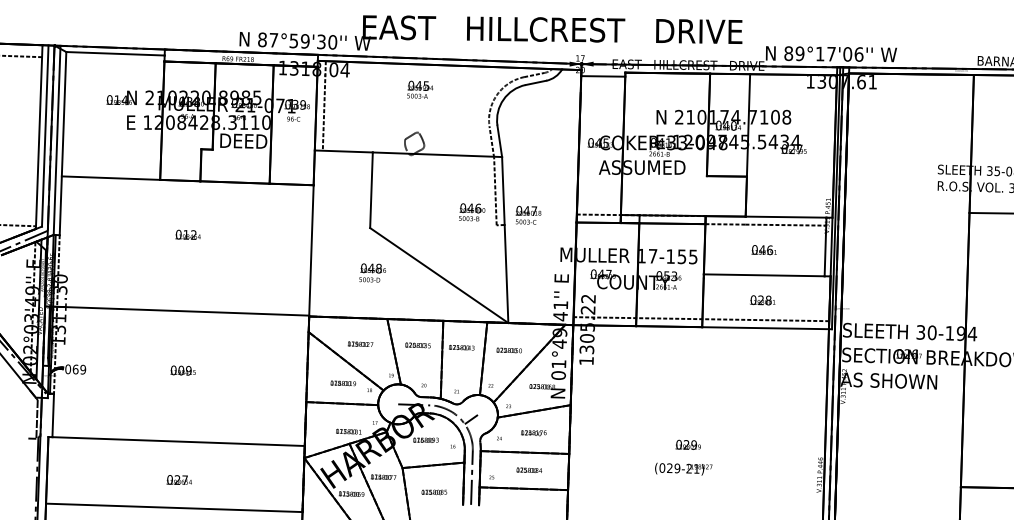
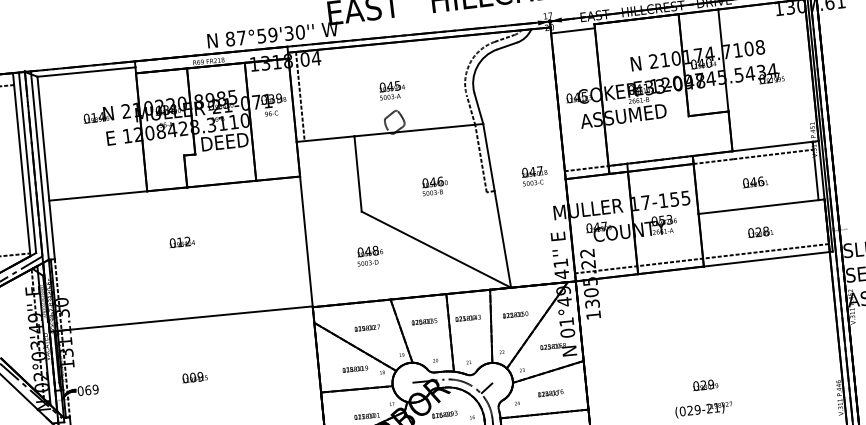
text: (419, 89) -> (391, 90), moved
text: (472, 212) -> (435, 186), moved
text: (528, 214) -> (534, 175), moved

